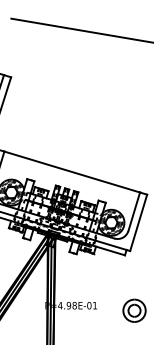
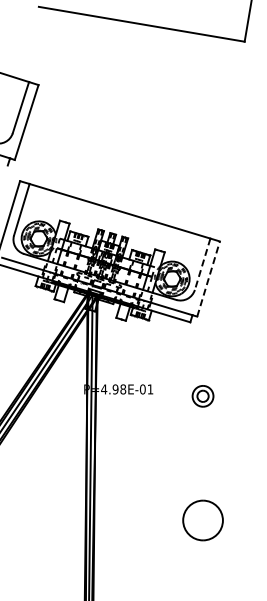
line: (134, 211) -> (202, 264), solid -> dashed
line: (138, 222) -> (208, 278), solid -> dashed
part: (134, 310) -> (202, 396), size x0.7

